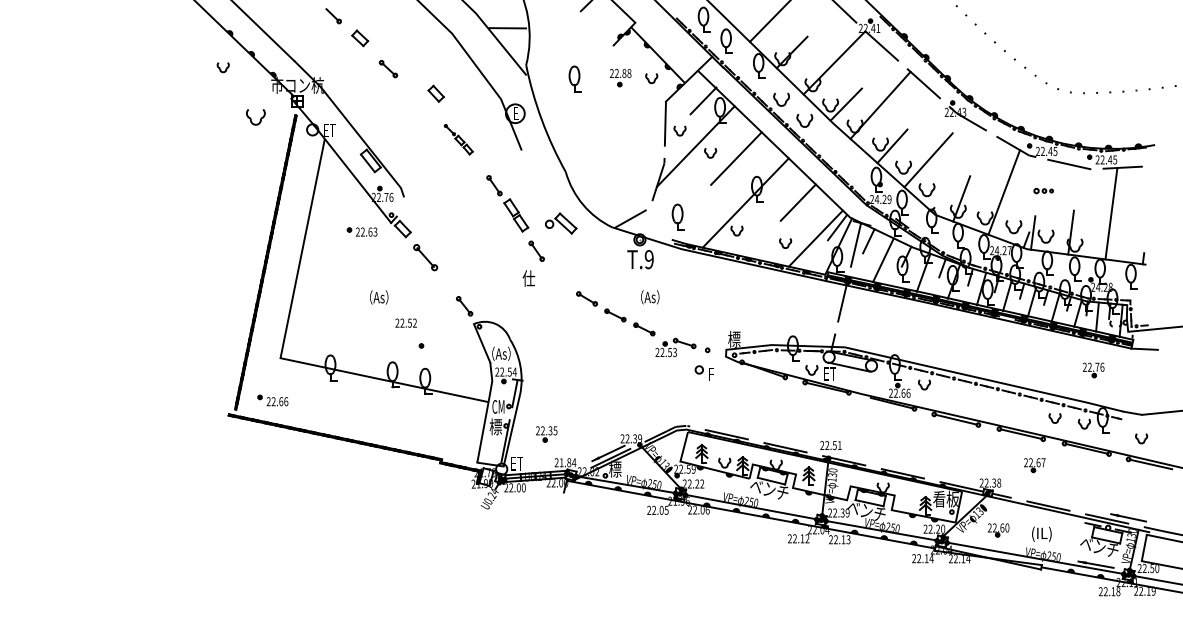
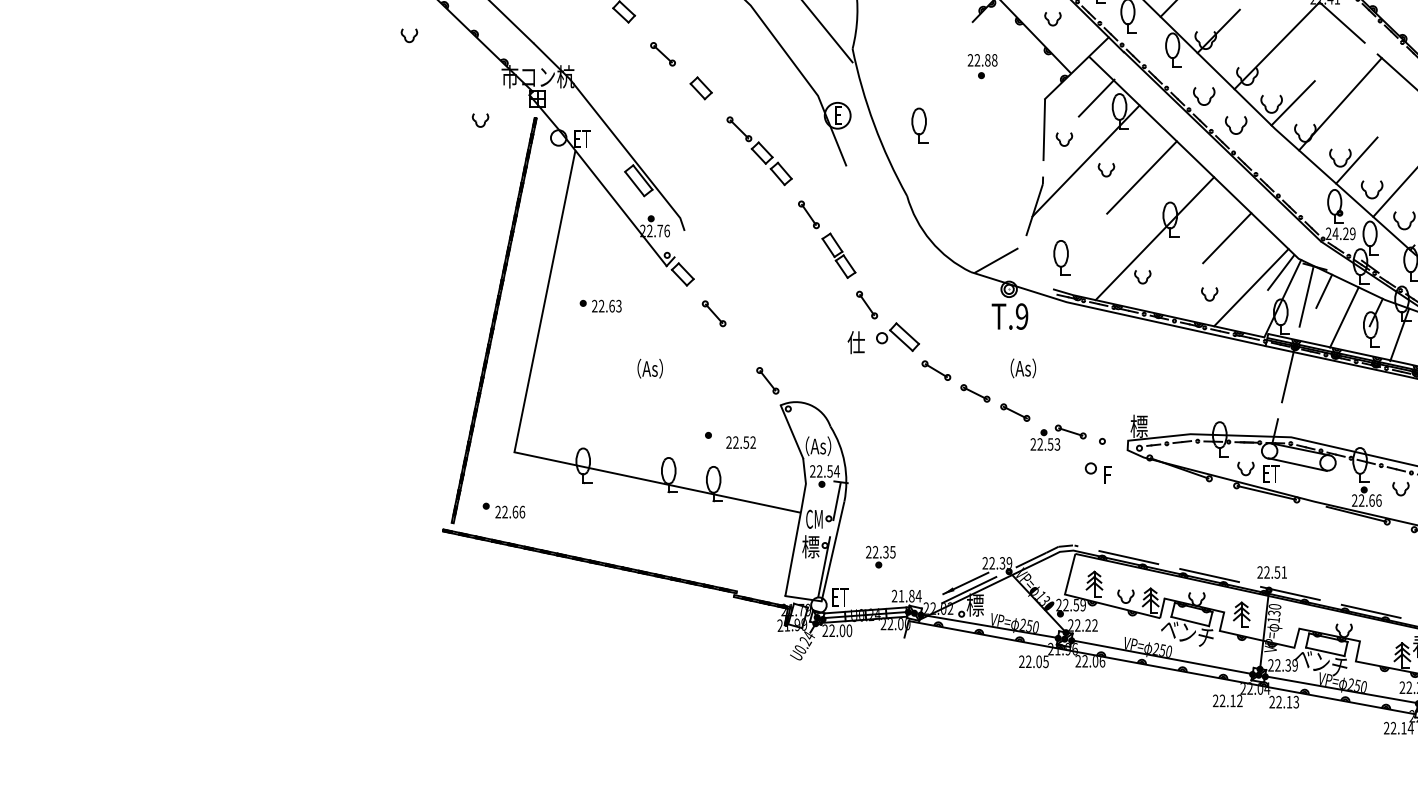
part: (222, 67) -> (408, 35), moved
part: (574, 78) -> (919, 125), moved
part: (651, 78) -> (1052, 19), moved
part: (435, 93) -> (700, 87), moved
part: (255, 116) -> (479, 119), size x0.62
part: (458, 139) -> (759, 151), size x1.67
part: (561, 223) -> (898, 337), moved
part: (361, 231) -> (599, 305), moved
part: (425, 257) -> (713, 313), size x0.71
text: (405, 322) -> (740, 441), moved

